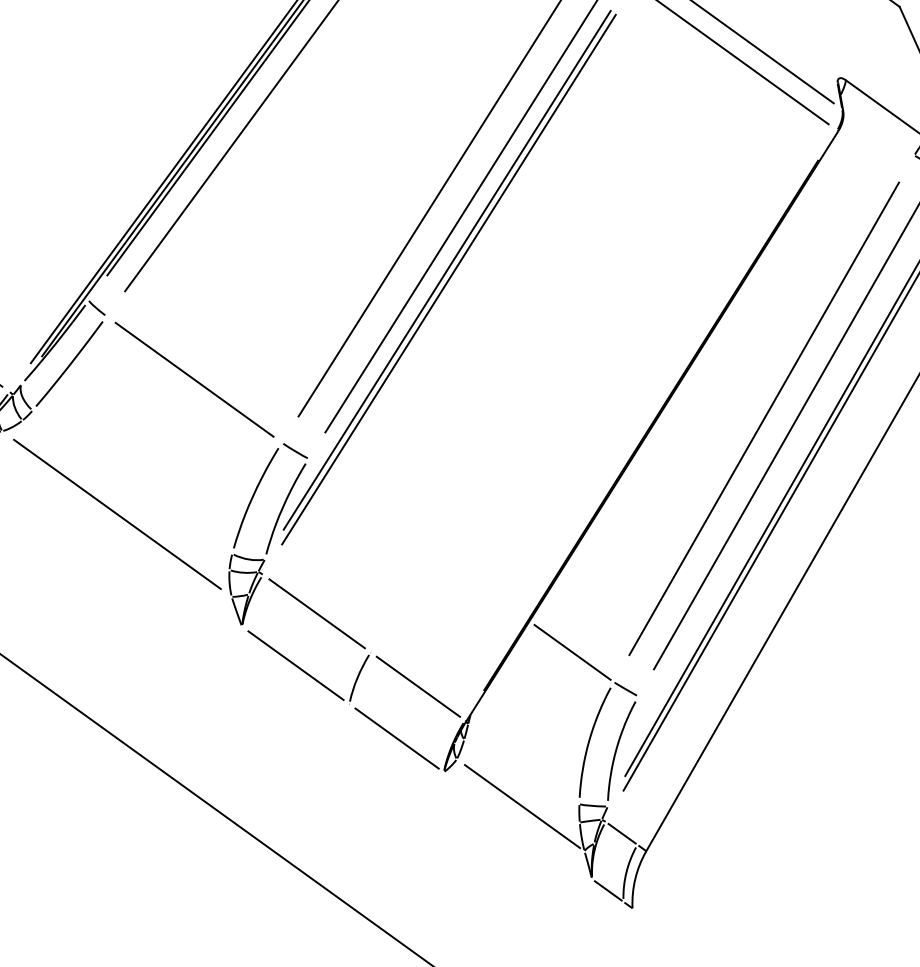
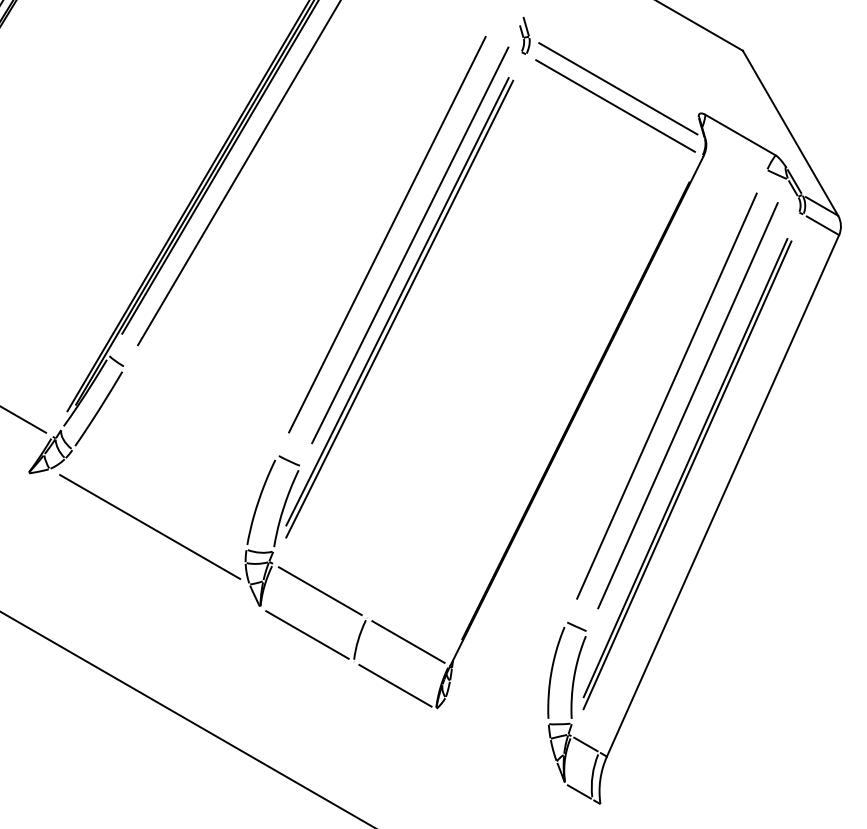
line: (194, 379) -> (201, 411), removed
line: (572, 652) -> (530, 601), removed
line: (522, 806) -> (502, 730), removed

